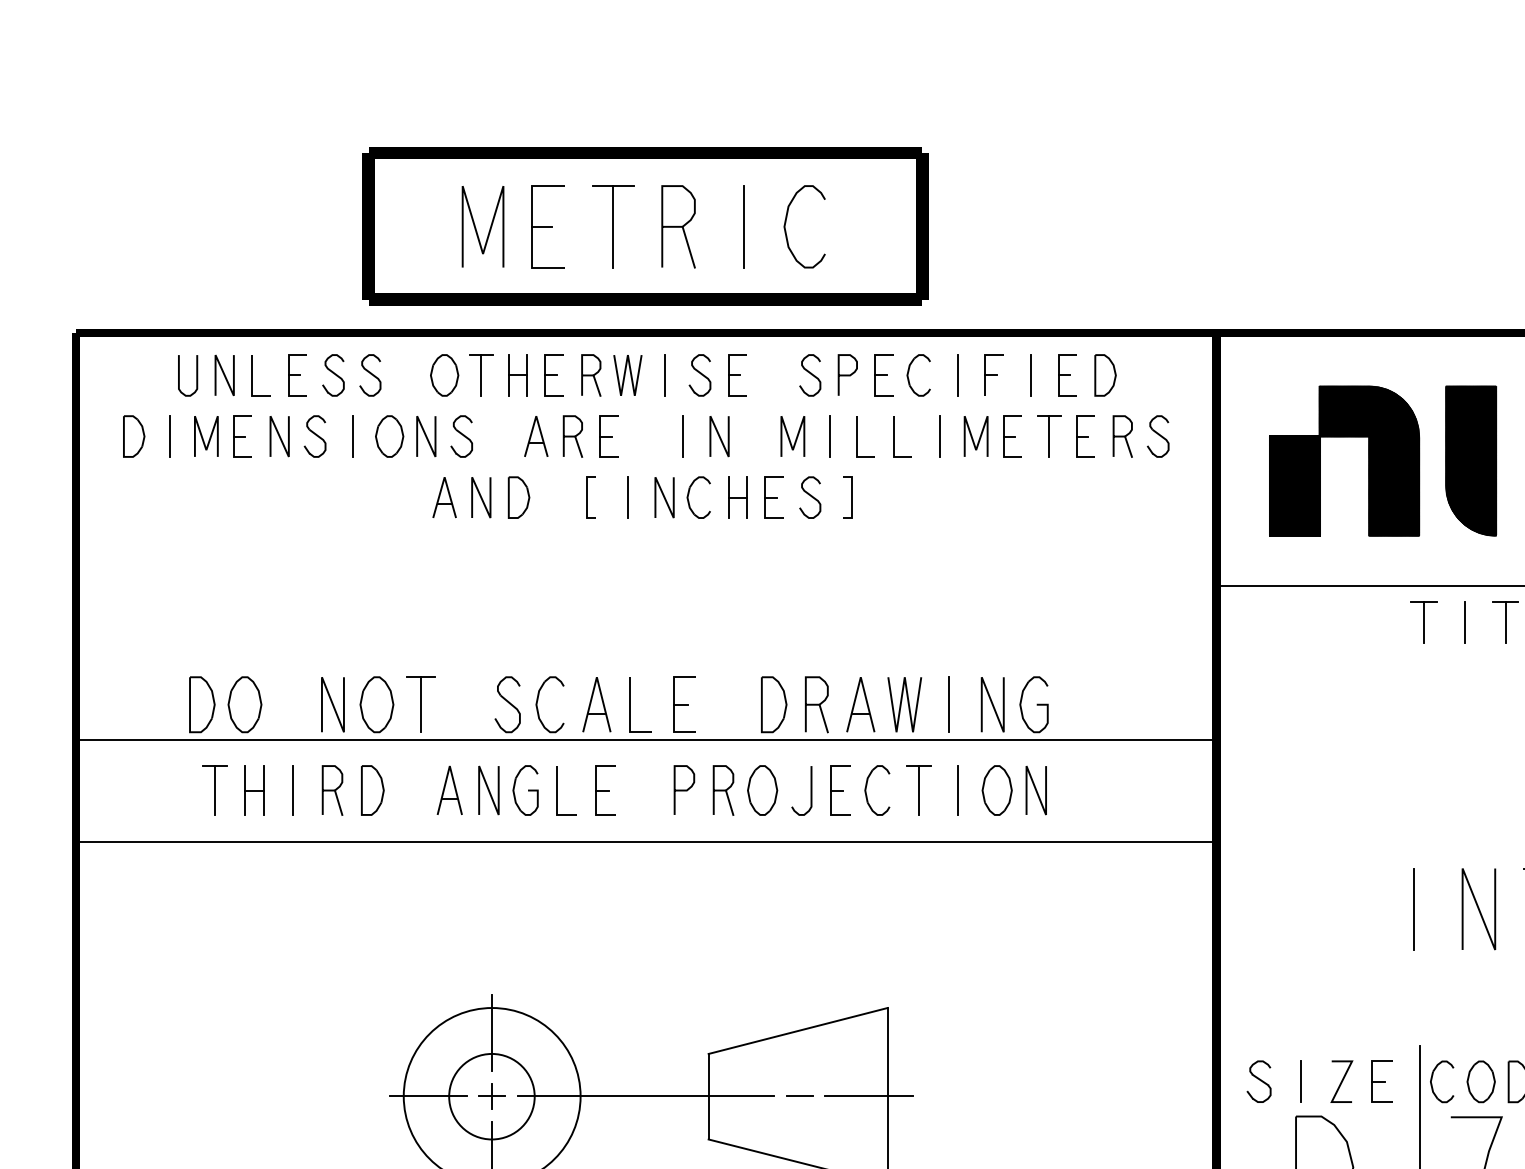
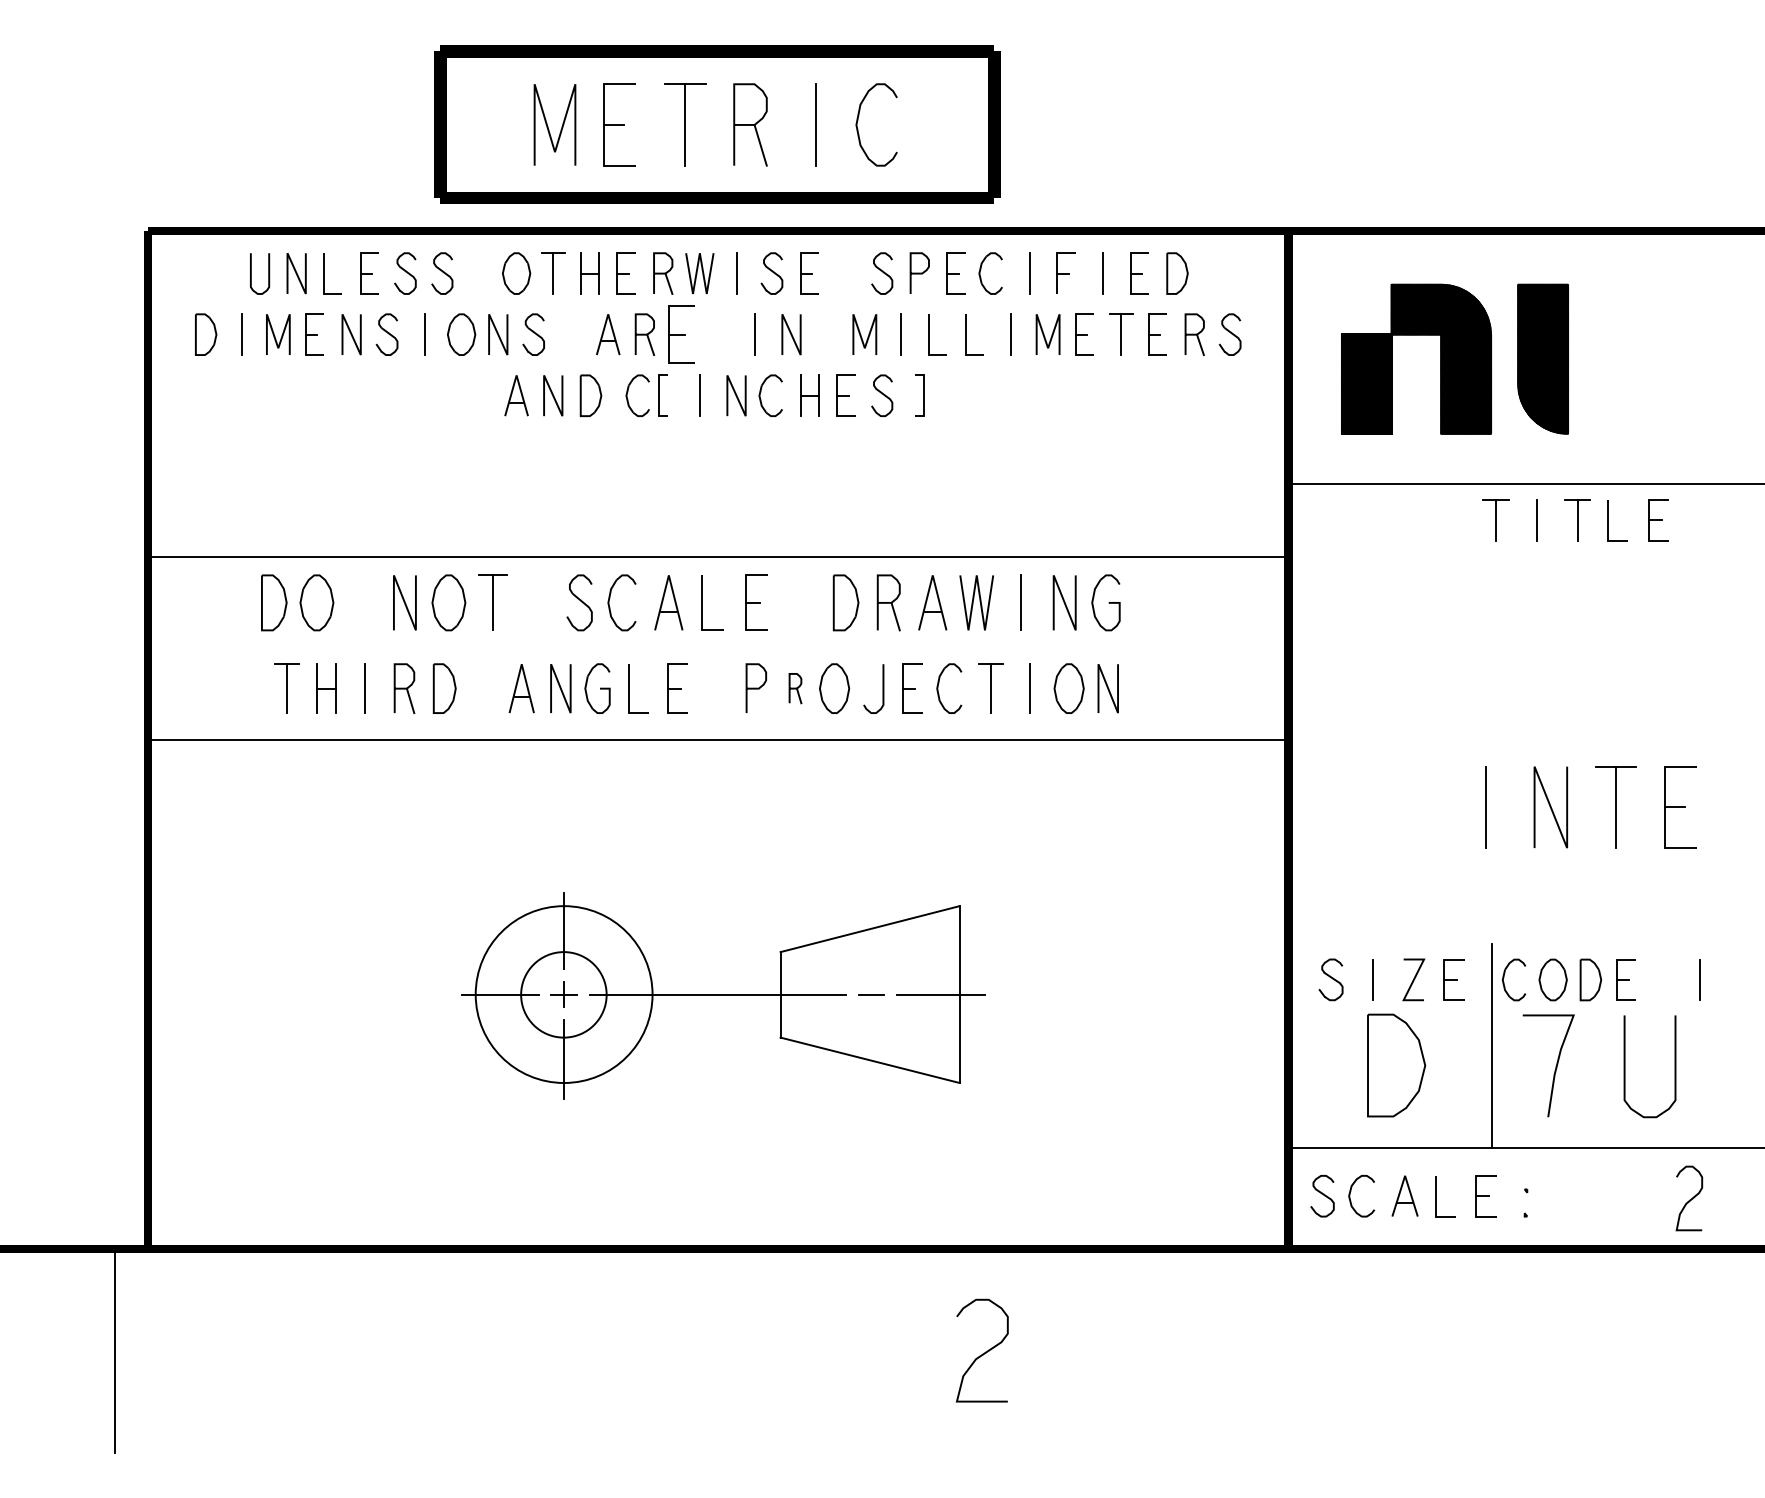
part: (608, 436) -> (680, 334), size x1.4
part: (556, 494) -> (628, 392), added
line: (646, 740) -> (718, 557), moved
part: (723, 790) -> (795, 688), size x0.6

